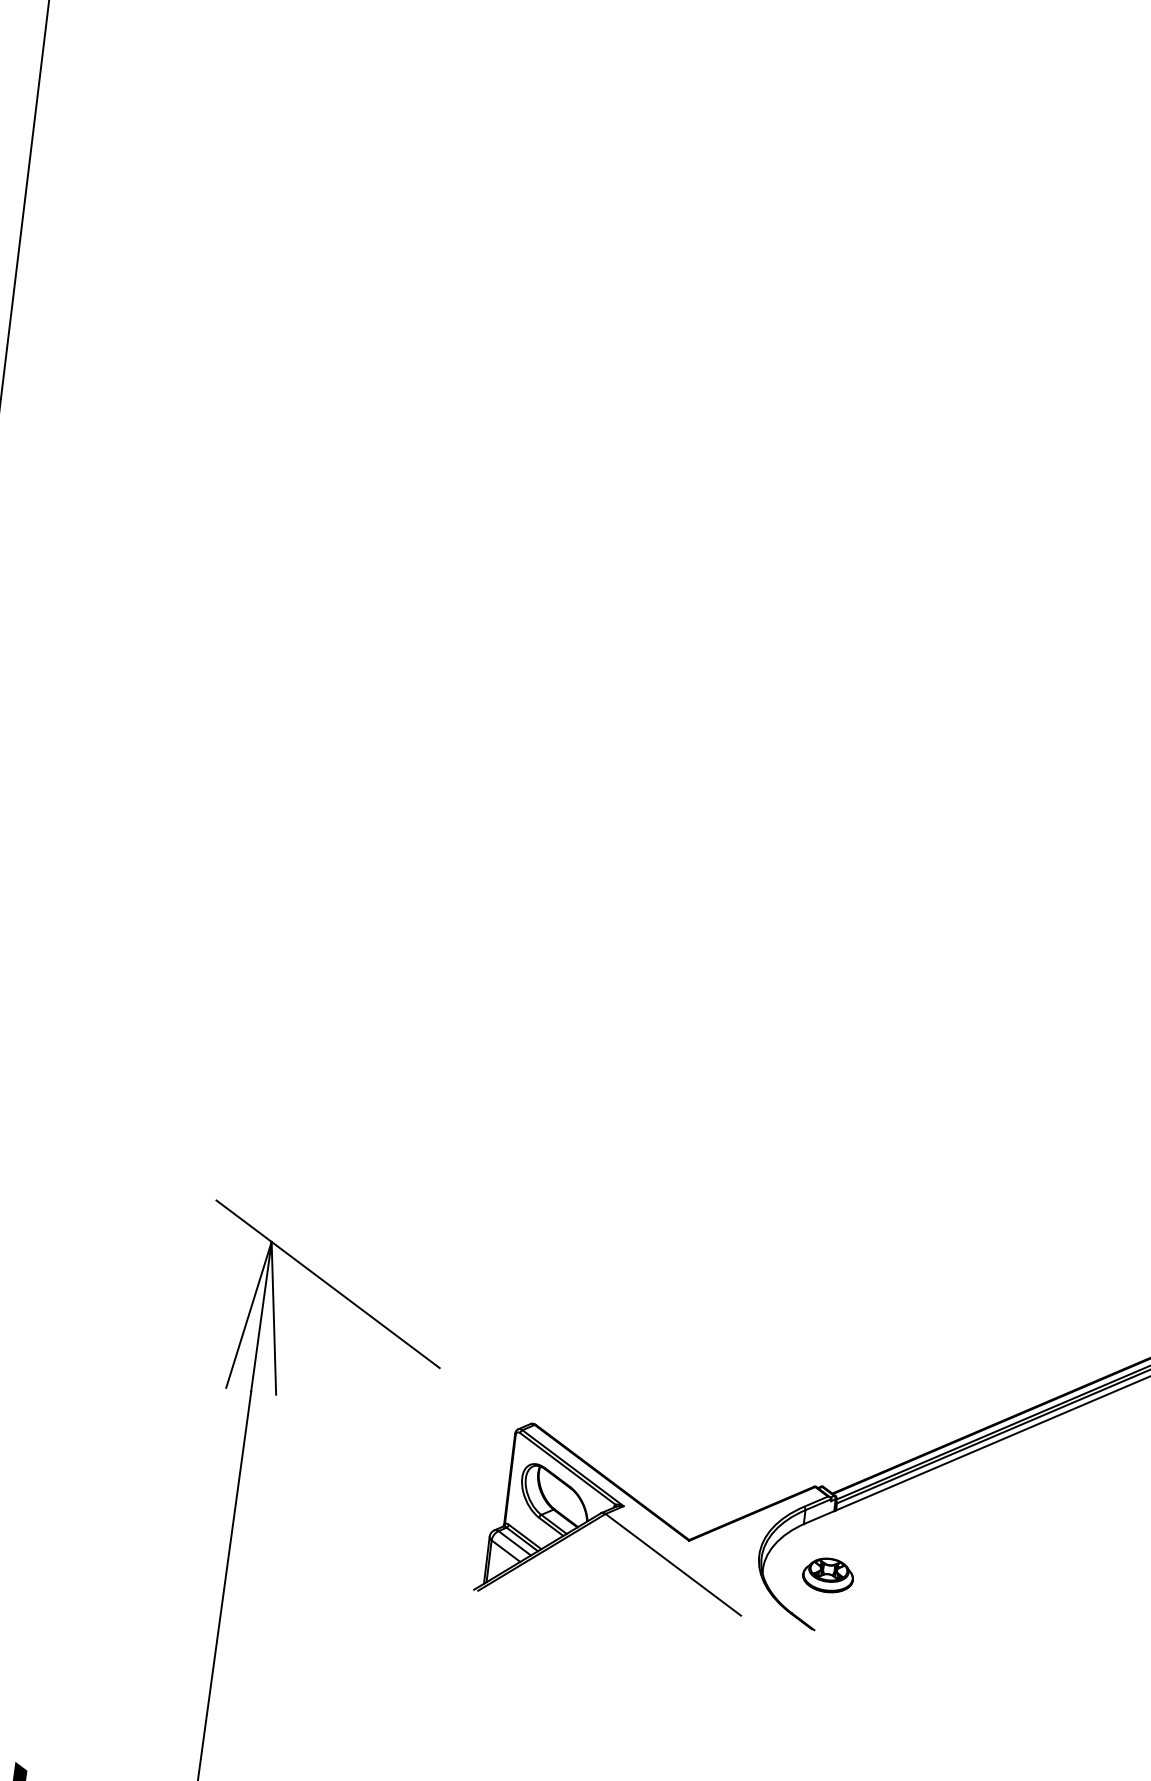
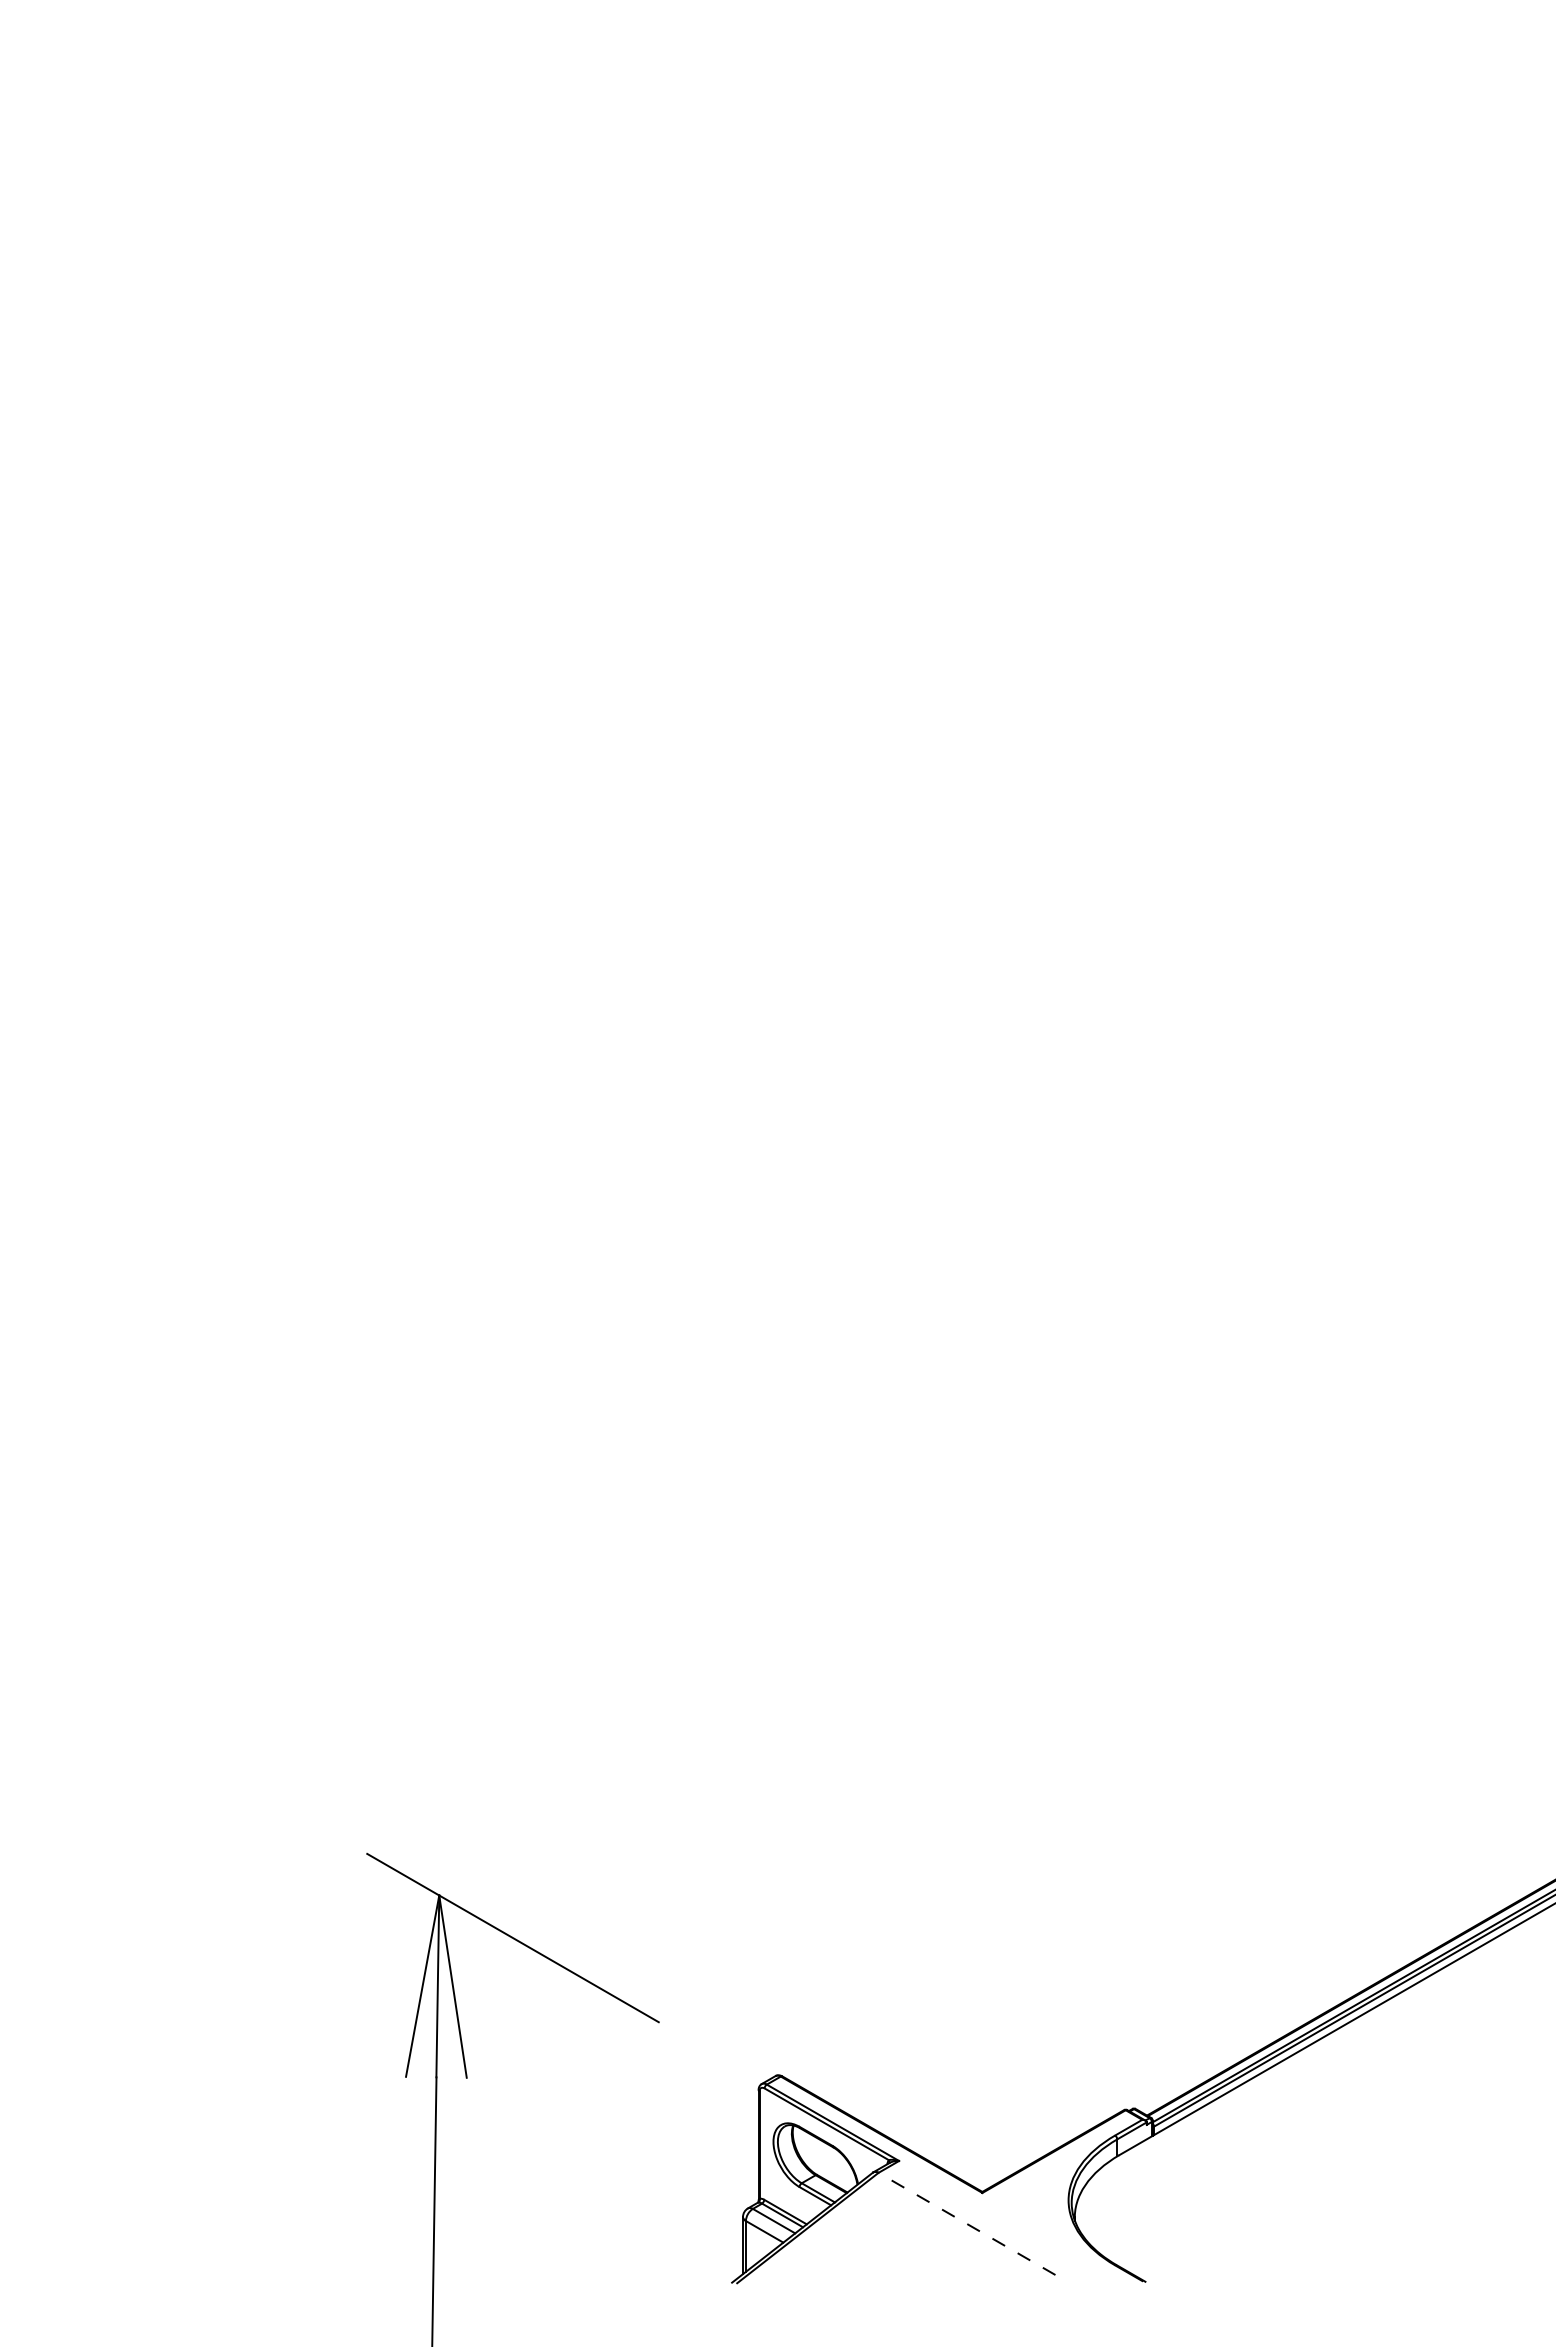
line: (672, 1564) -> (966, 2223), solid -> dashed
part: (828, 1575) -> (1154, 2214), removed

